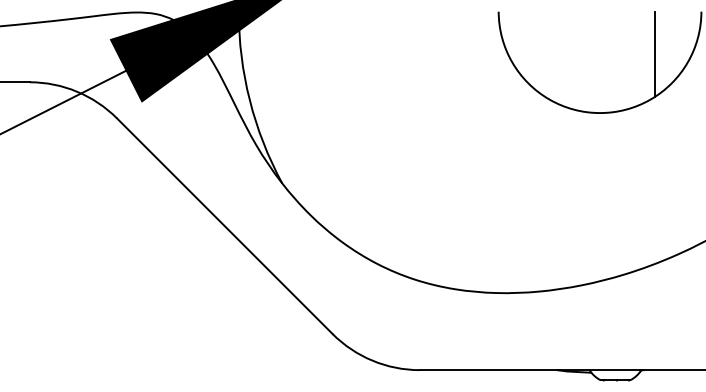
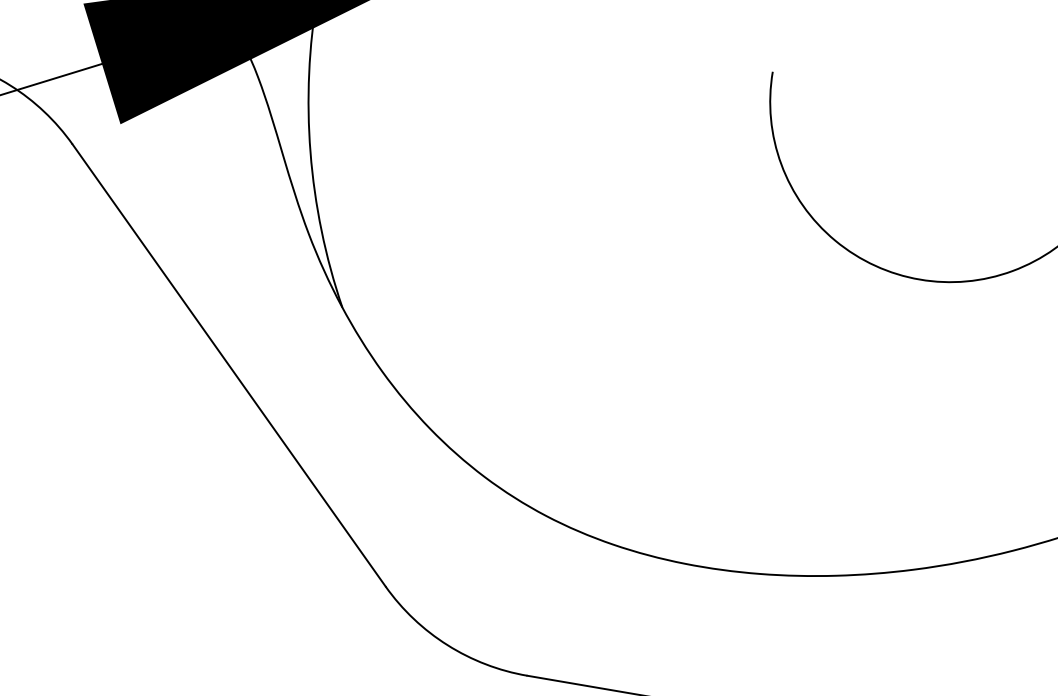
line: (654, 53) -> (1033, 191), removed

